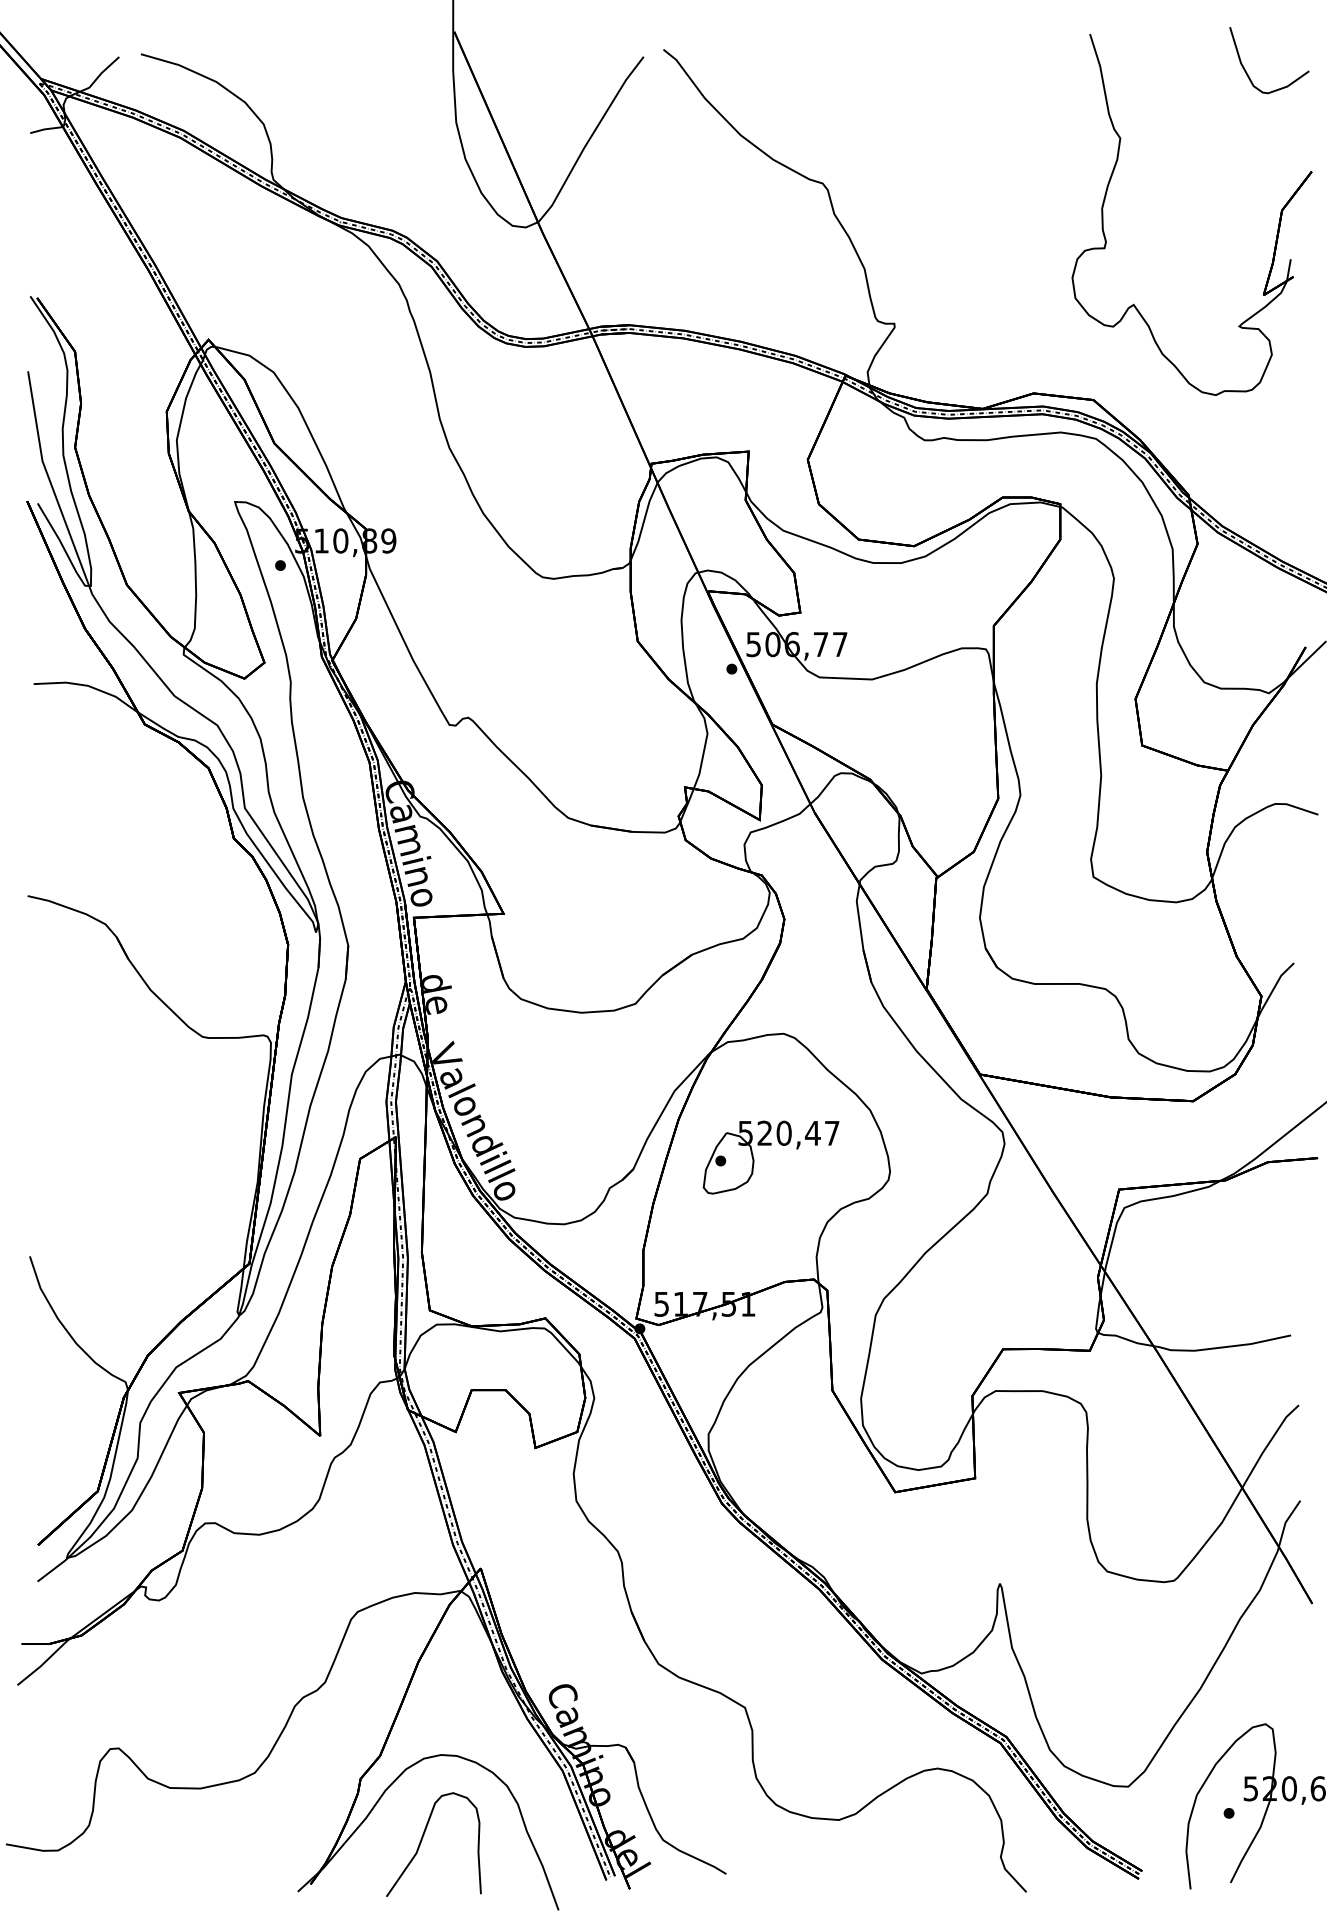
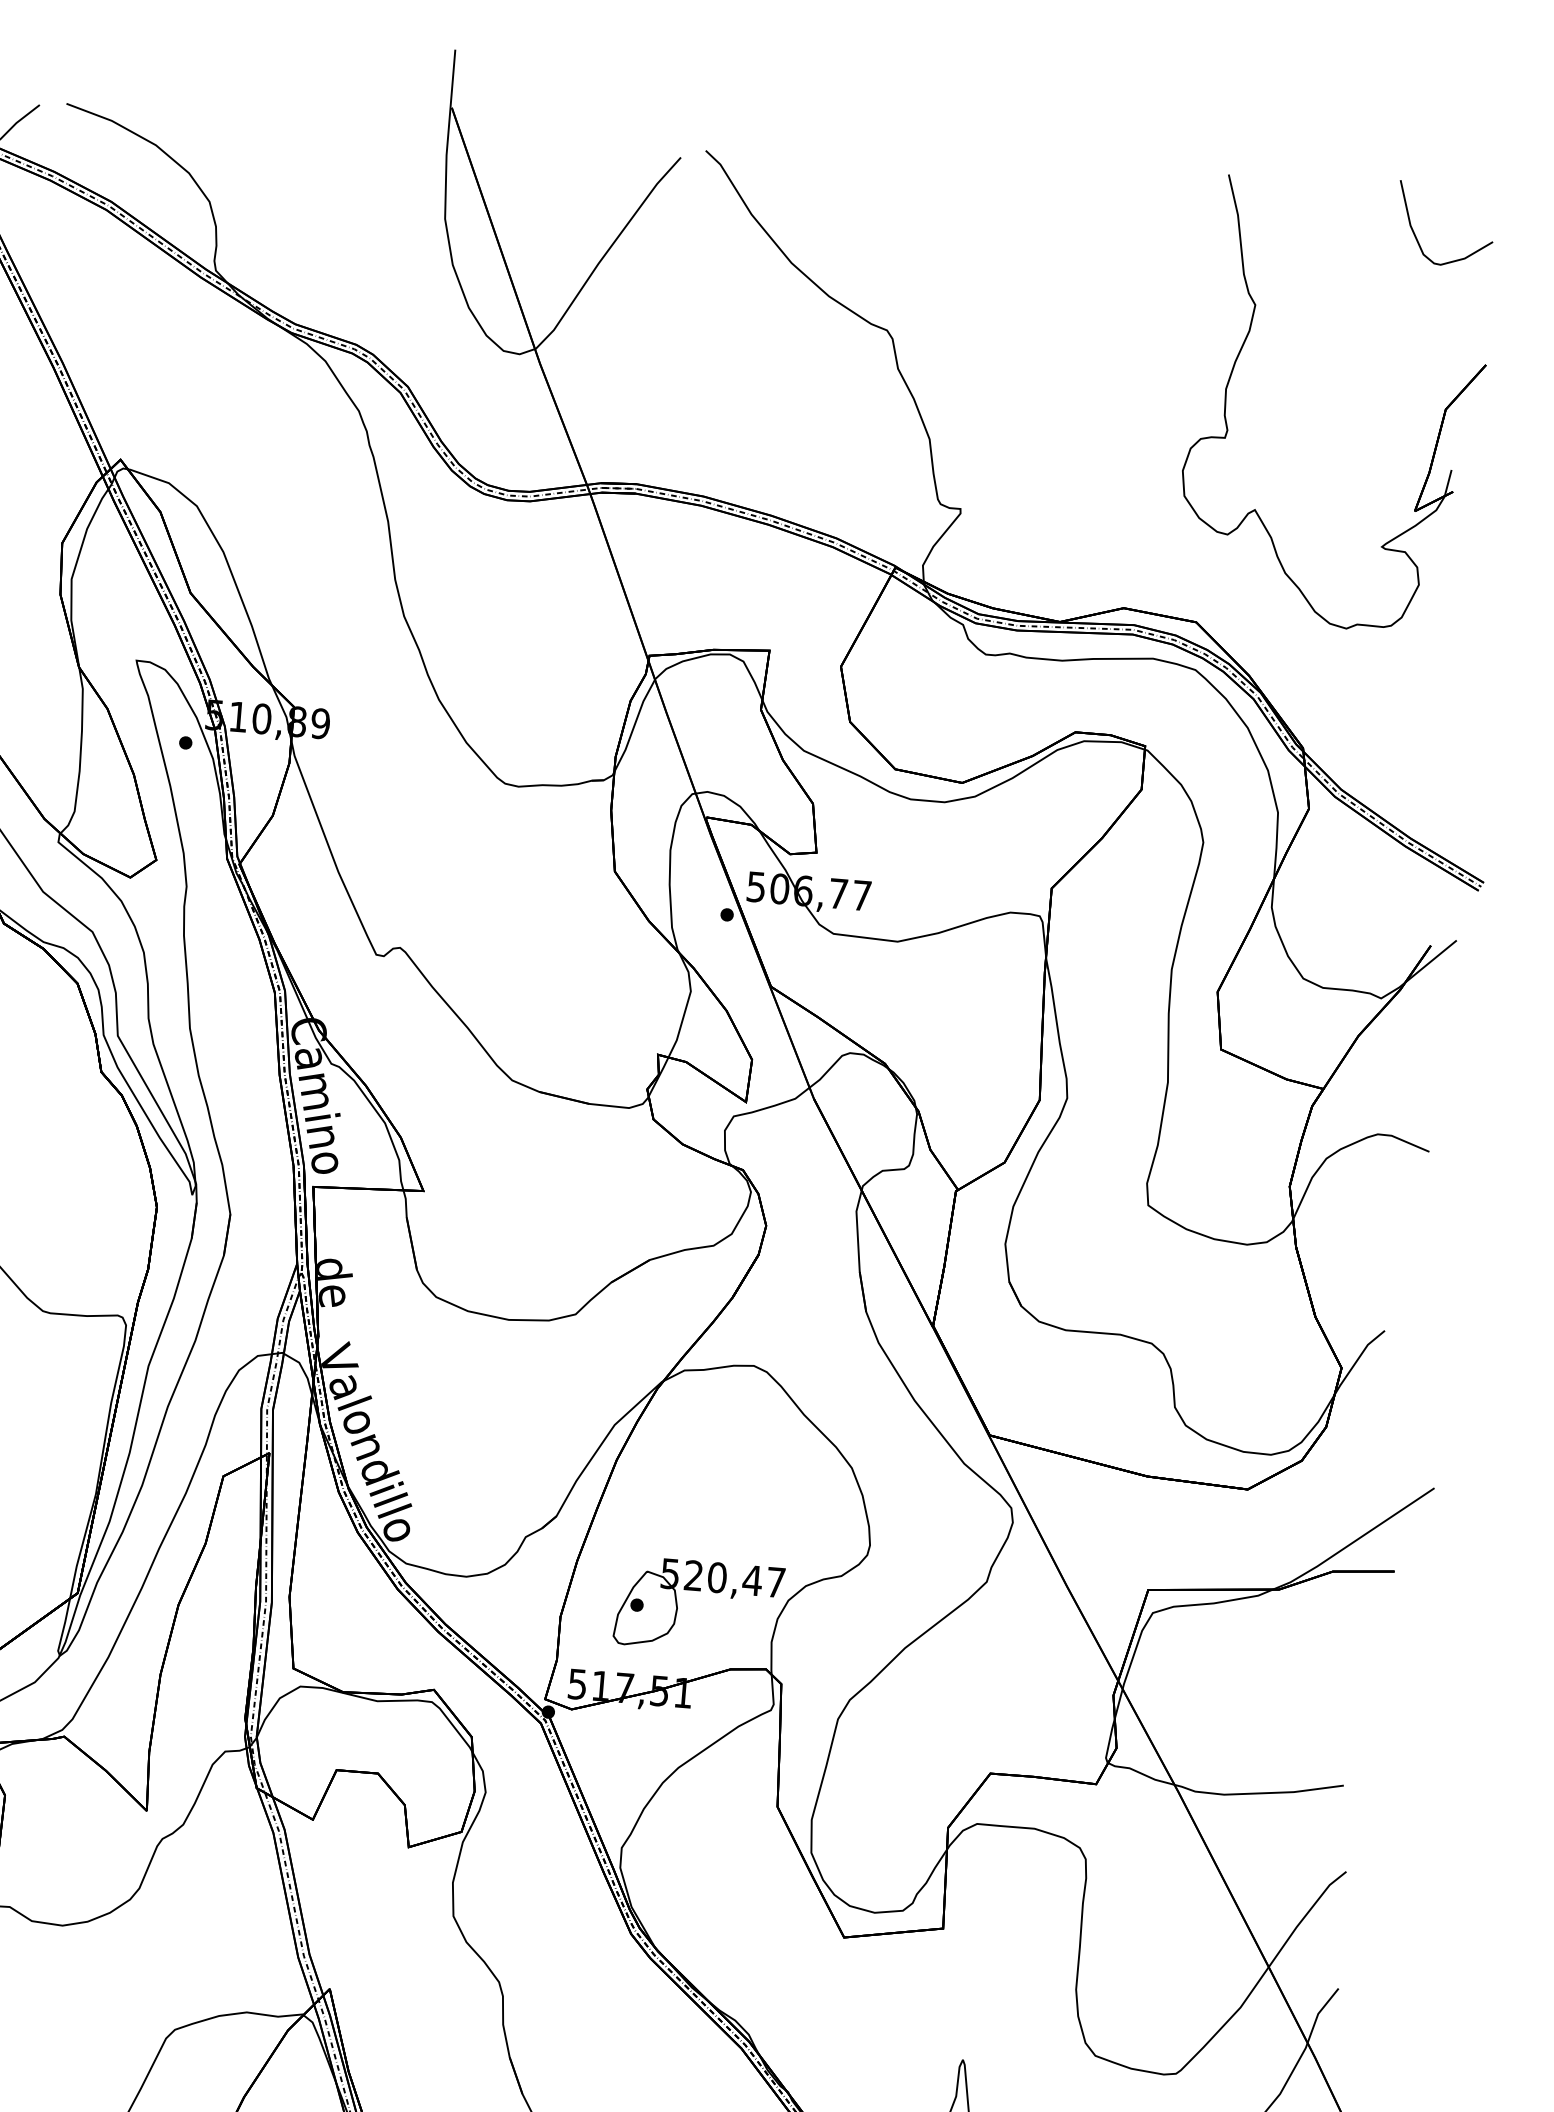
part: (770, 1145) -> (699, 1591), moved

